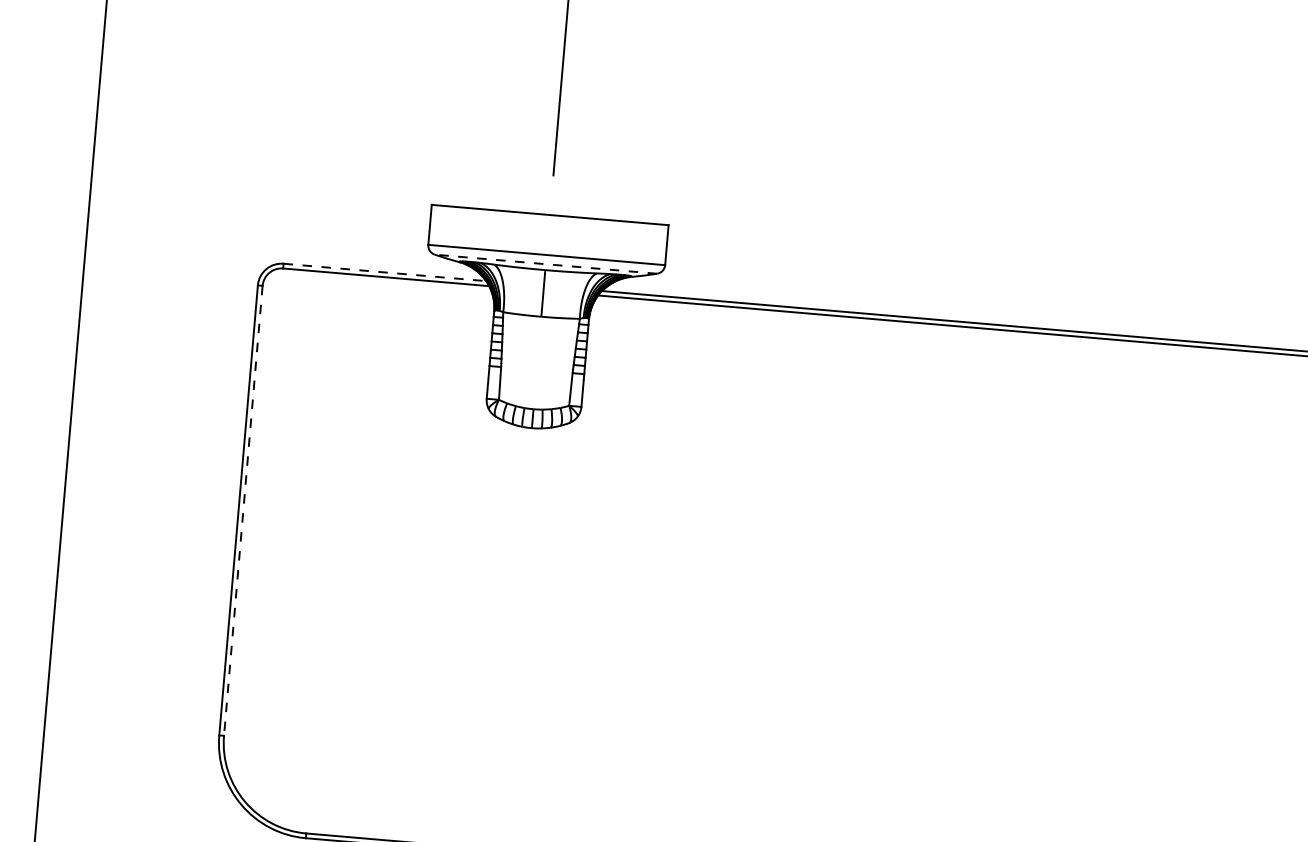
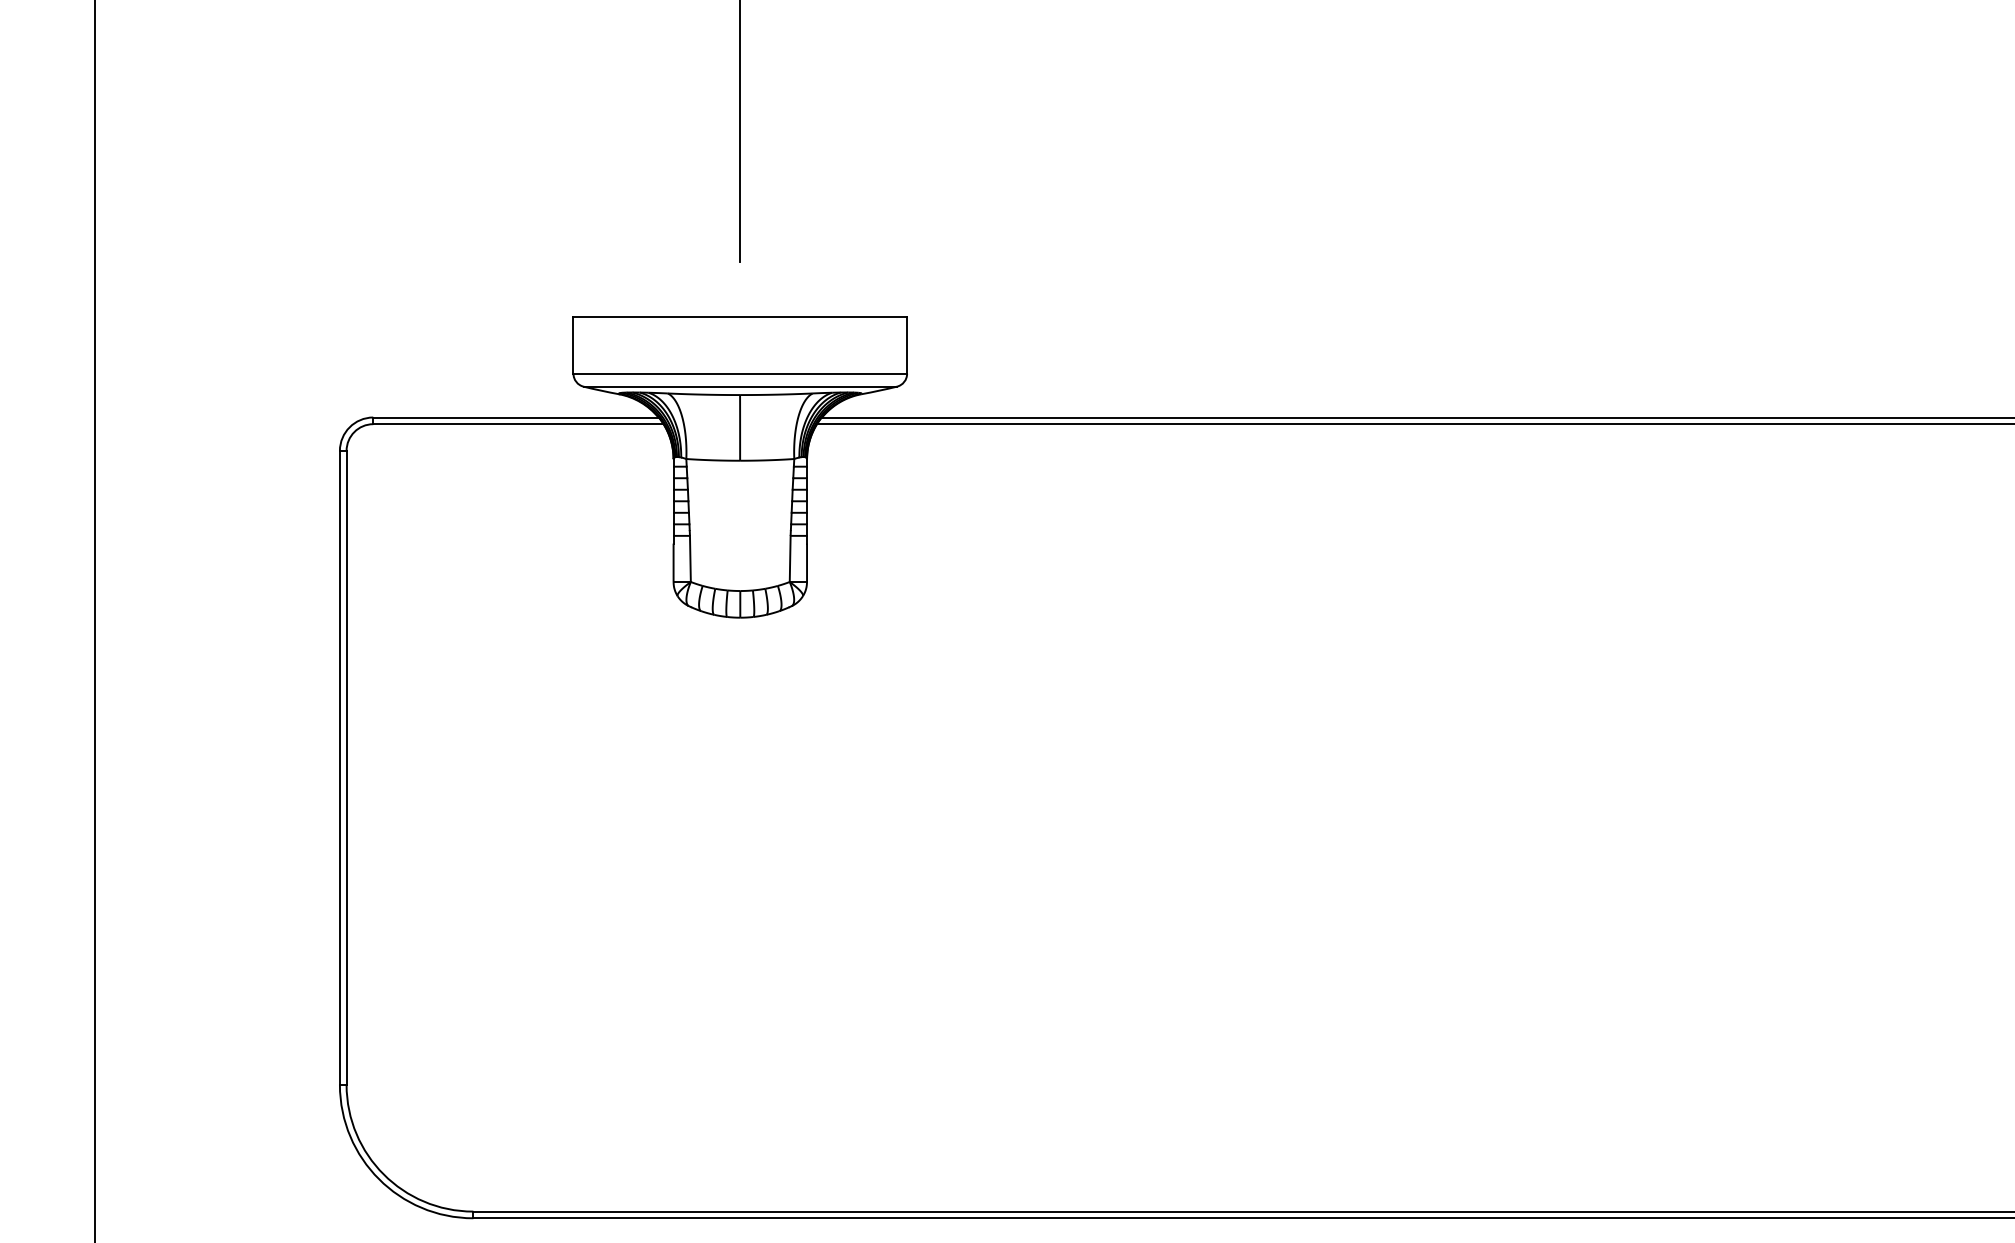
line: (546, 264) -> (740, 386), dashed -> solid
line: (385, 272) -> (516, 417), dashed -> solid
line: (243, 510) -> (346, 767), dashed -> solid

